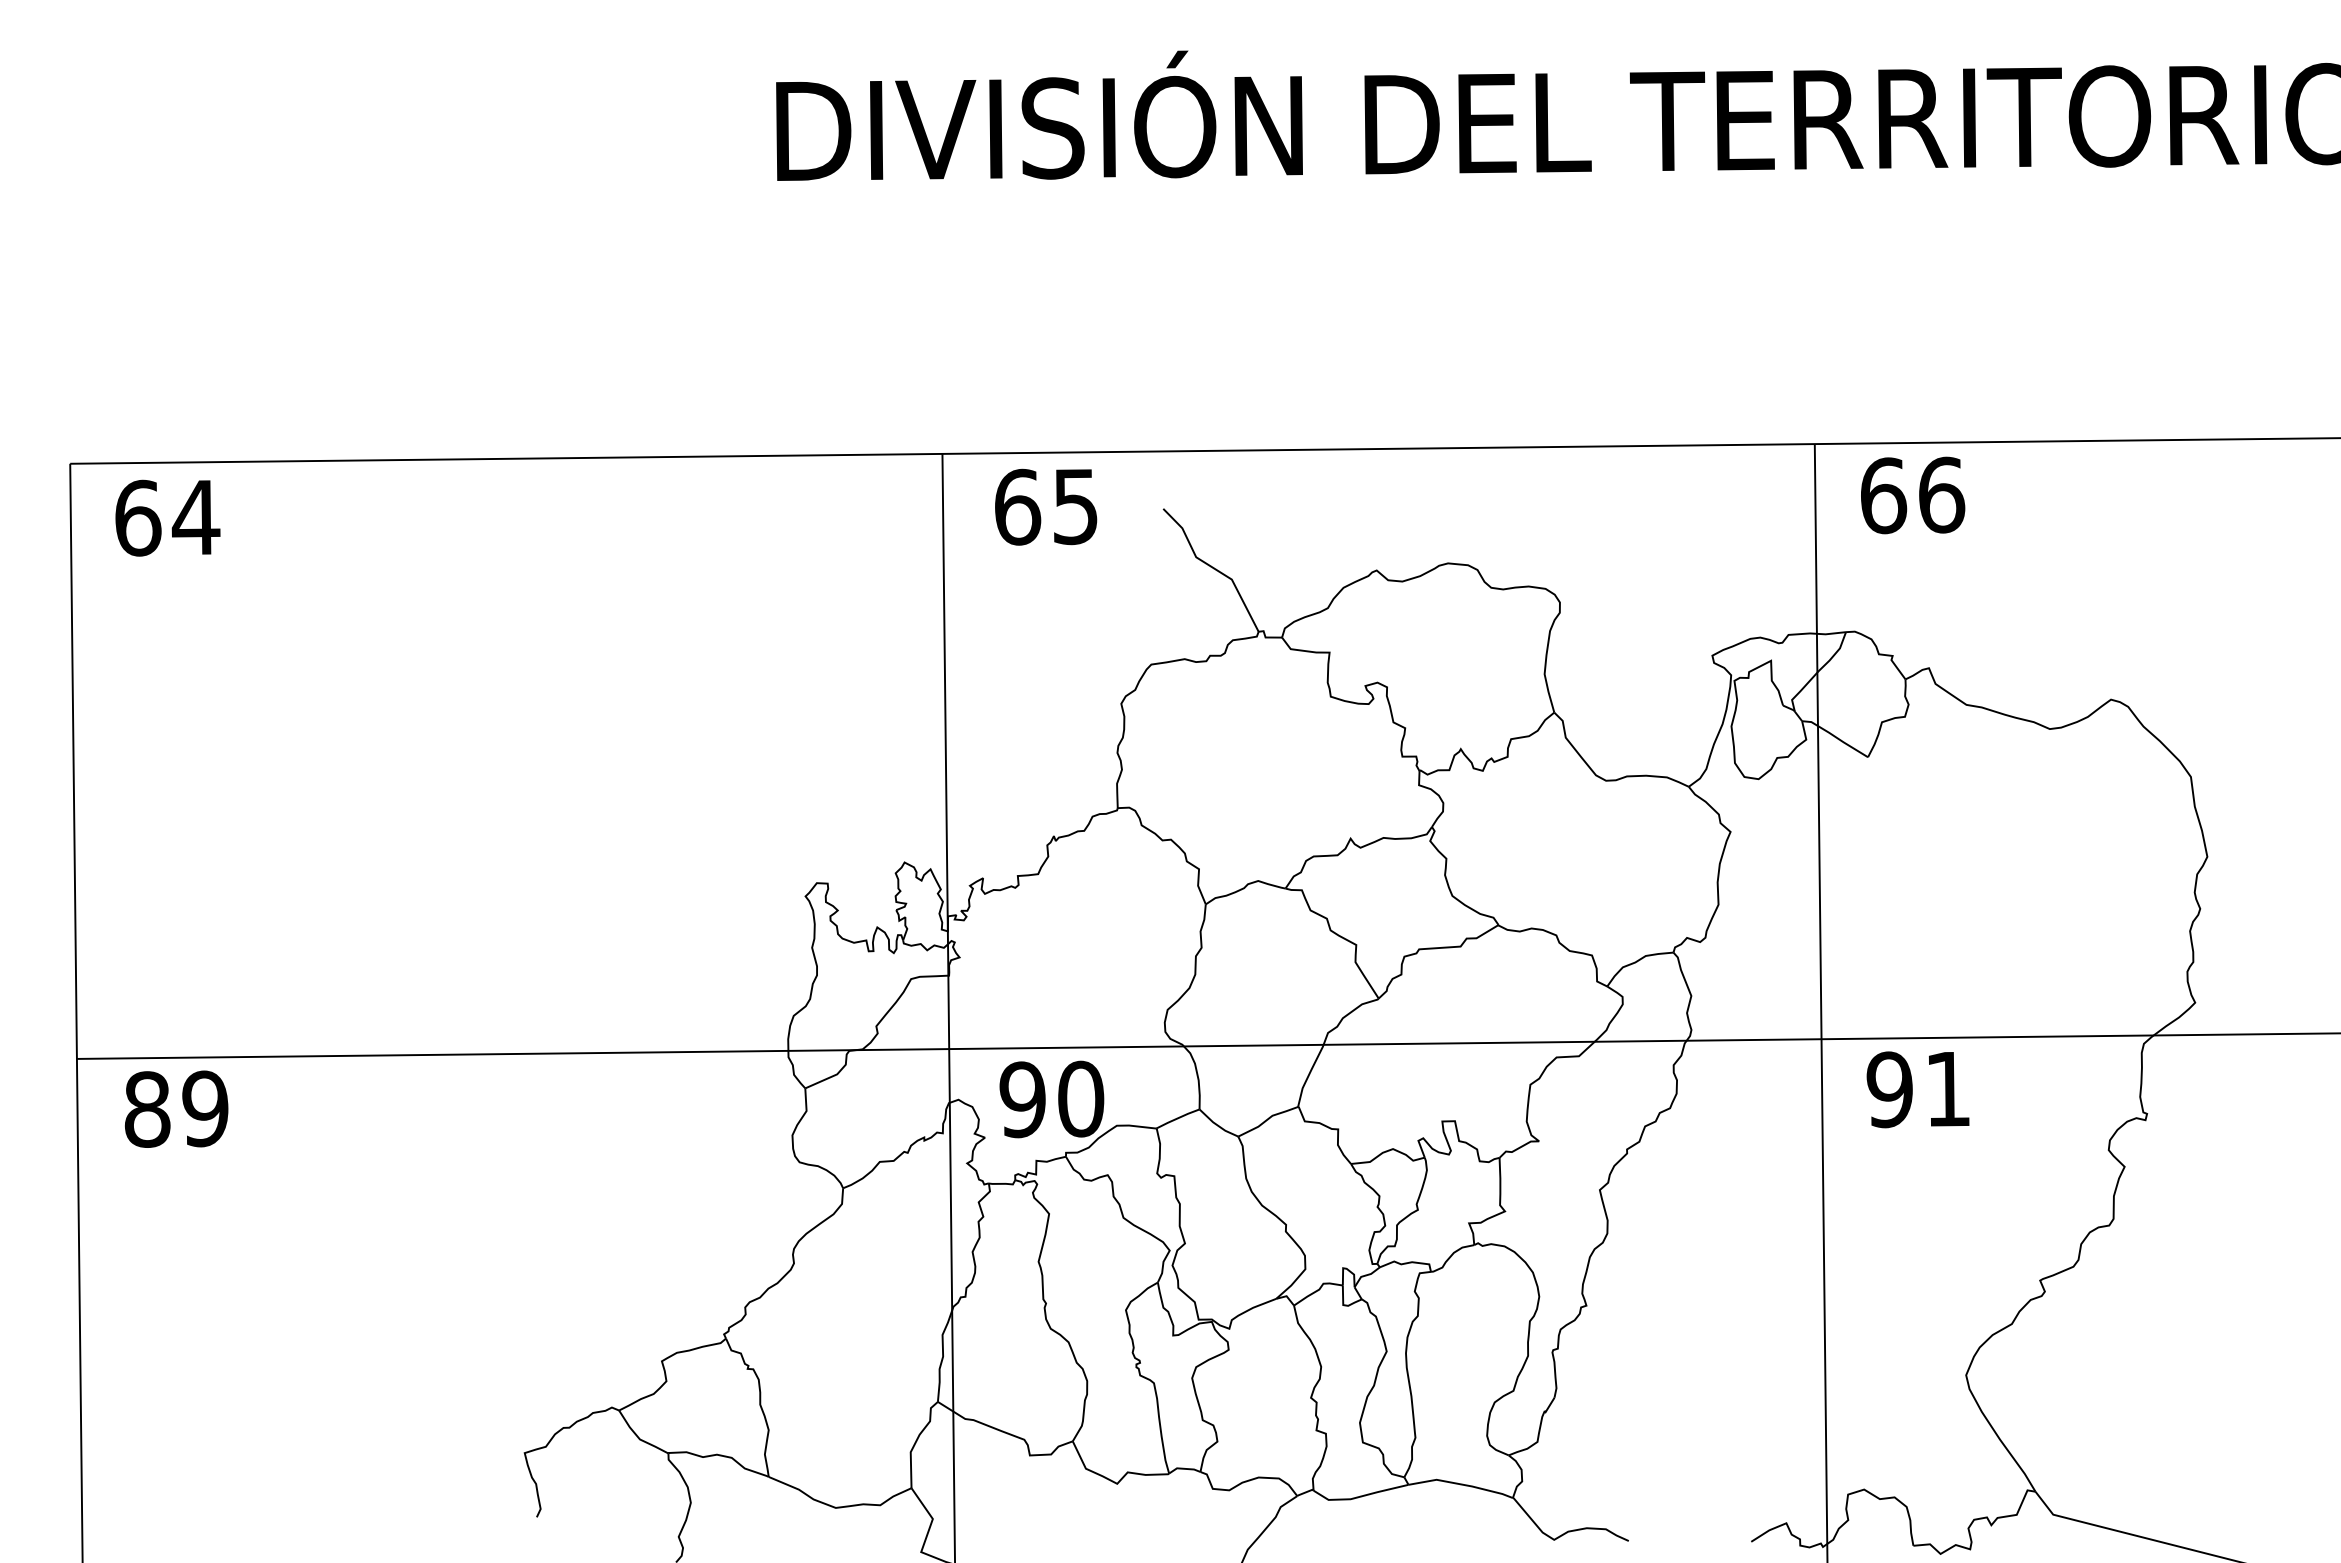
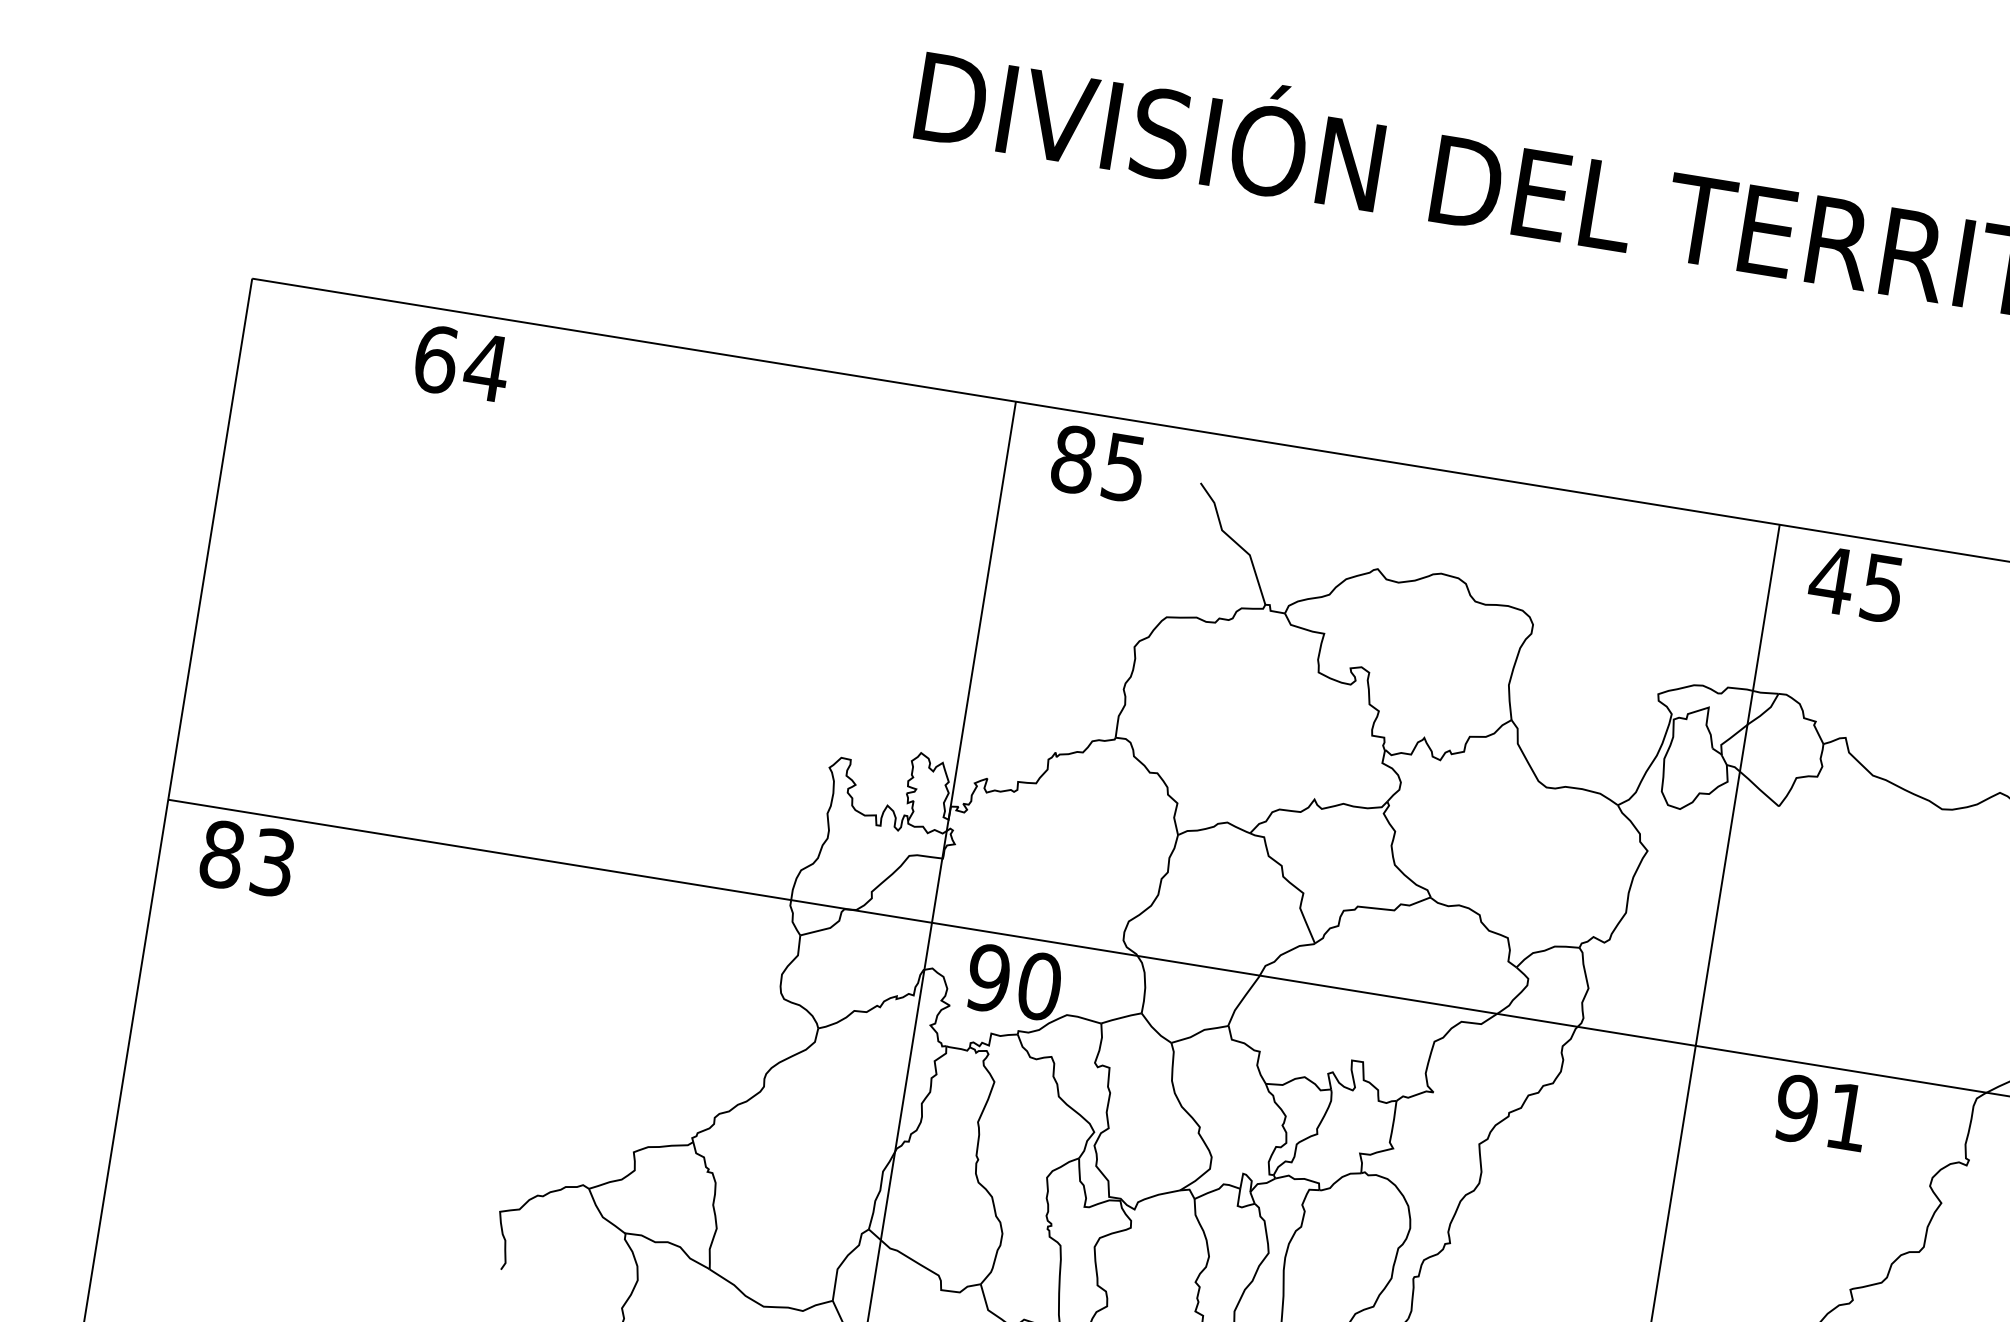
text: (1912, 495) -> (1857, 584), 66 -> 45
text: (1018, 506) -> (1074, 459), 65 -> 85
text: (167, 517) -> (461, 363), moved
text: (1917, 1089) -> (1820, 1112), moved
text: (205, 1108) -> (273, 862), 89 -> 83

